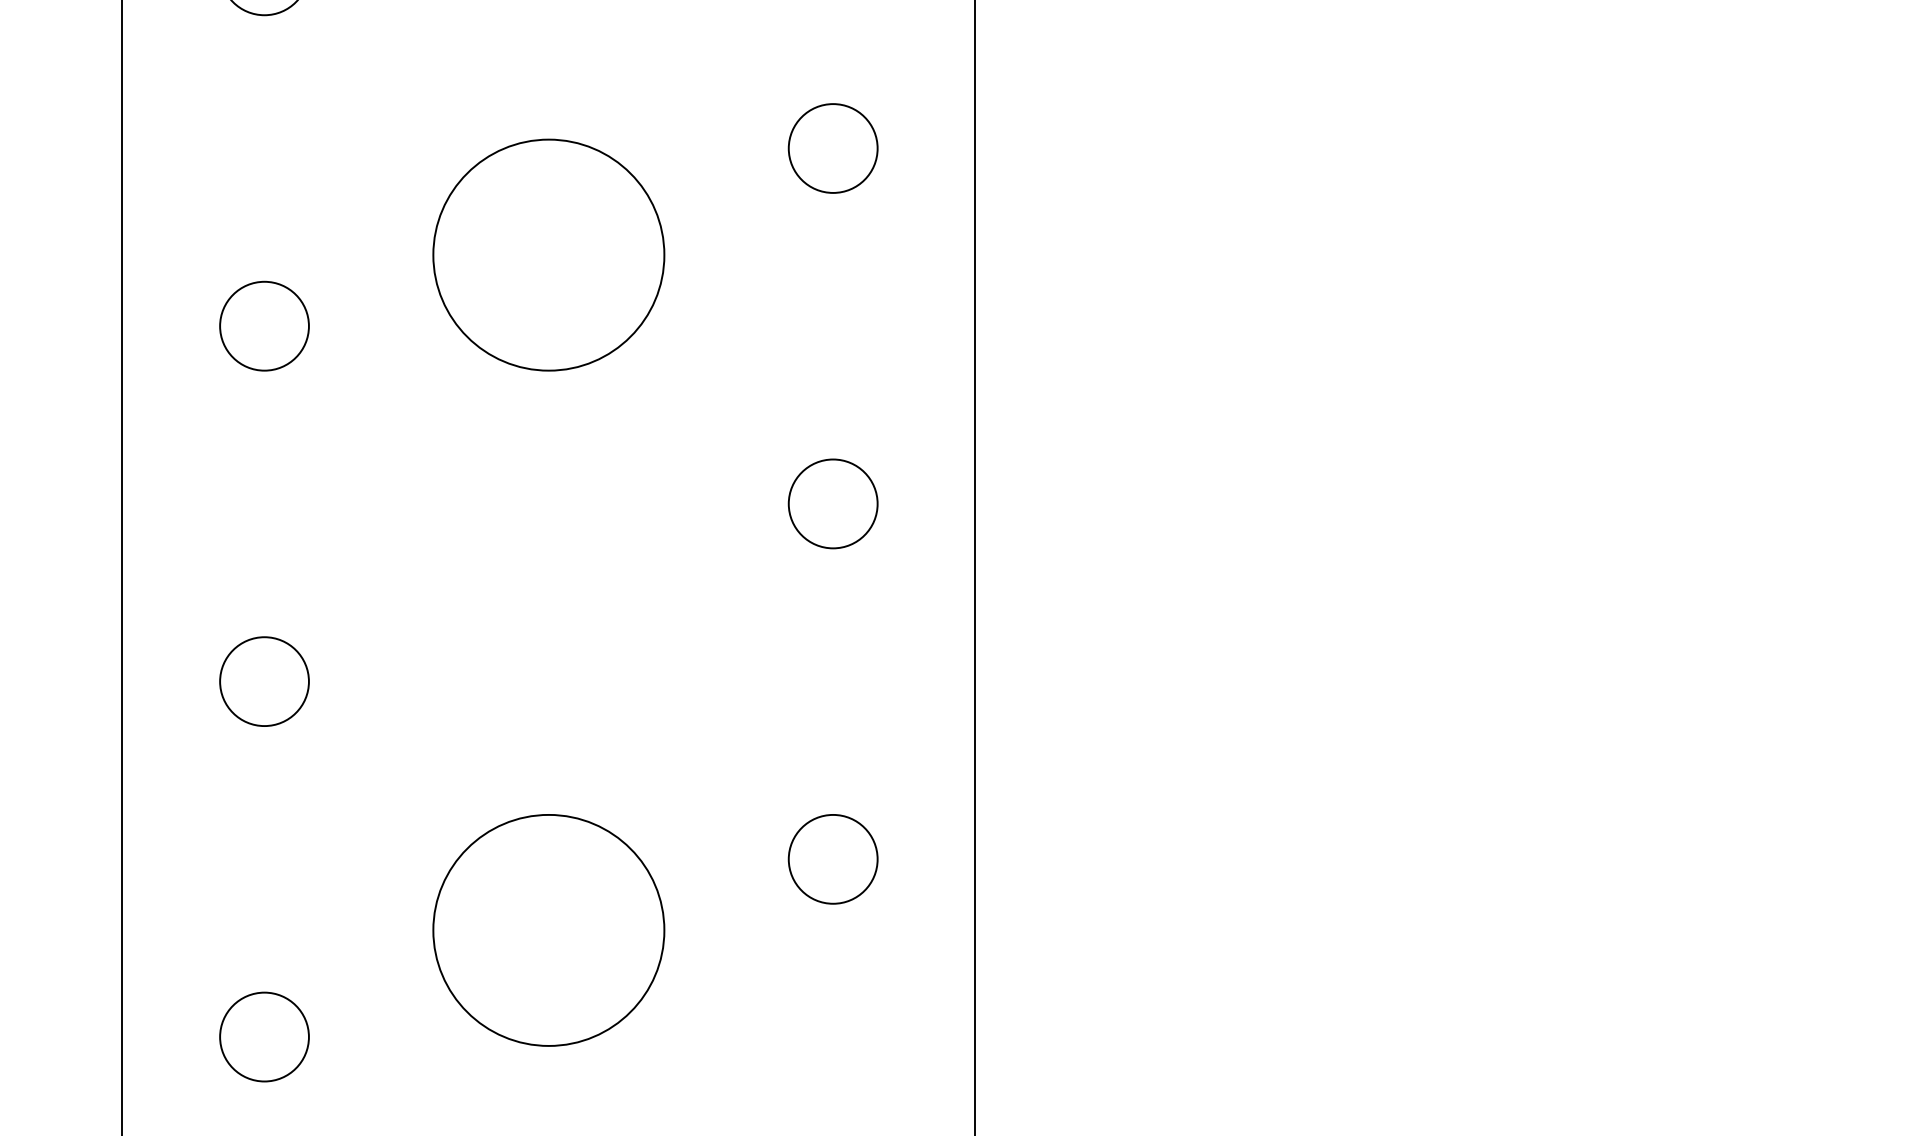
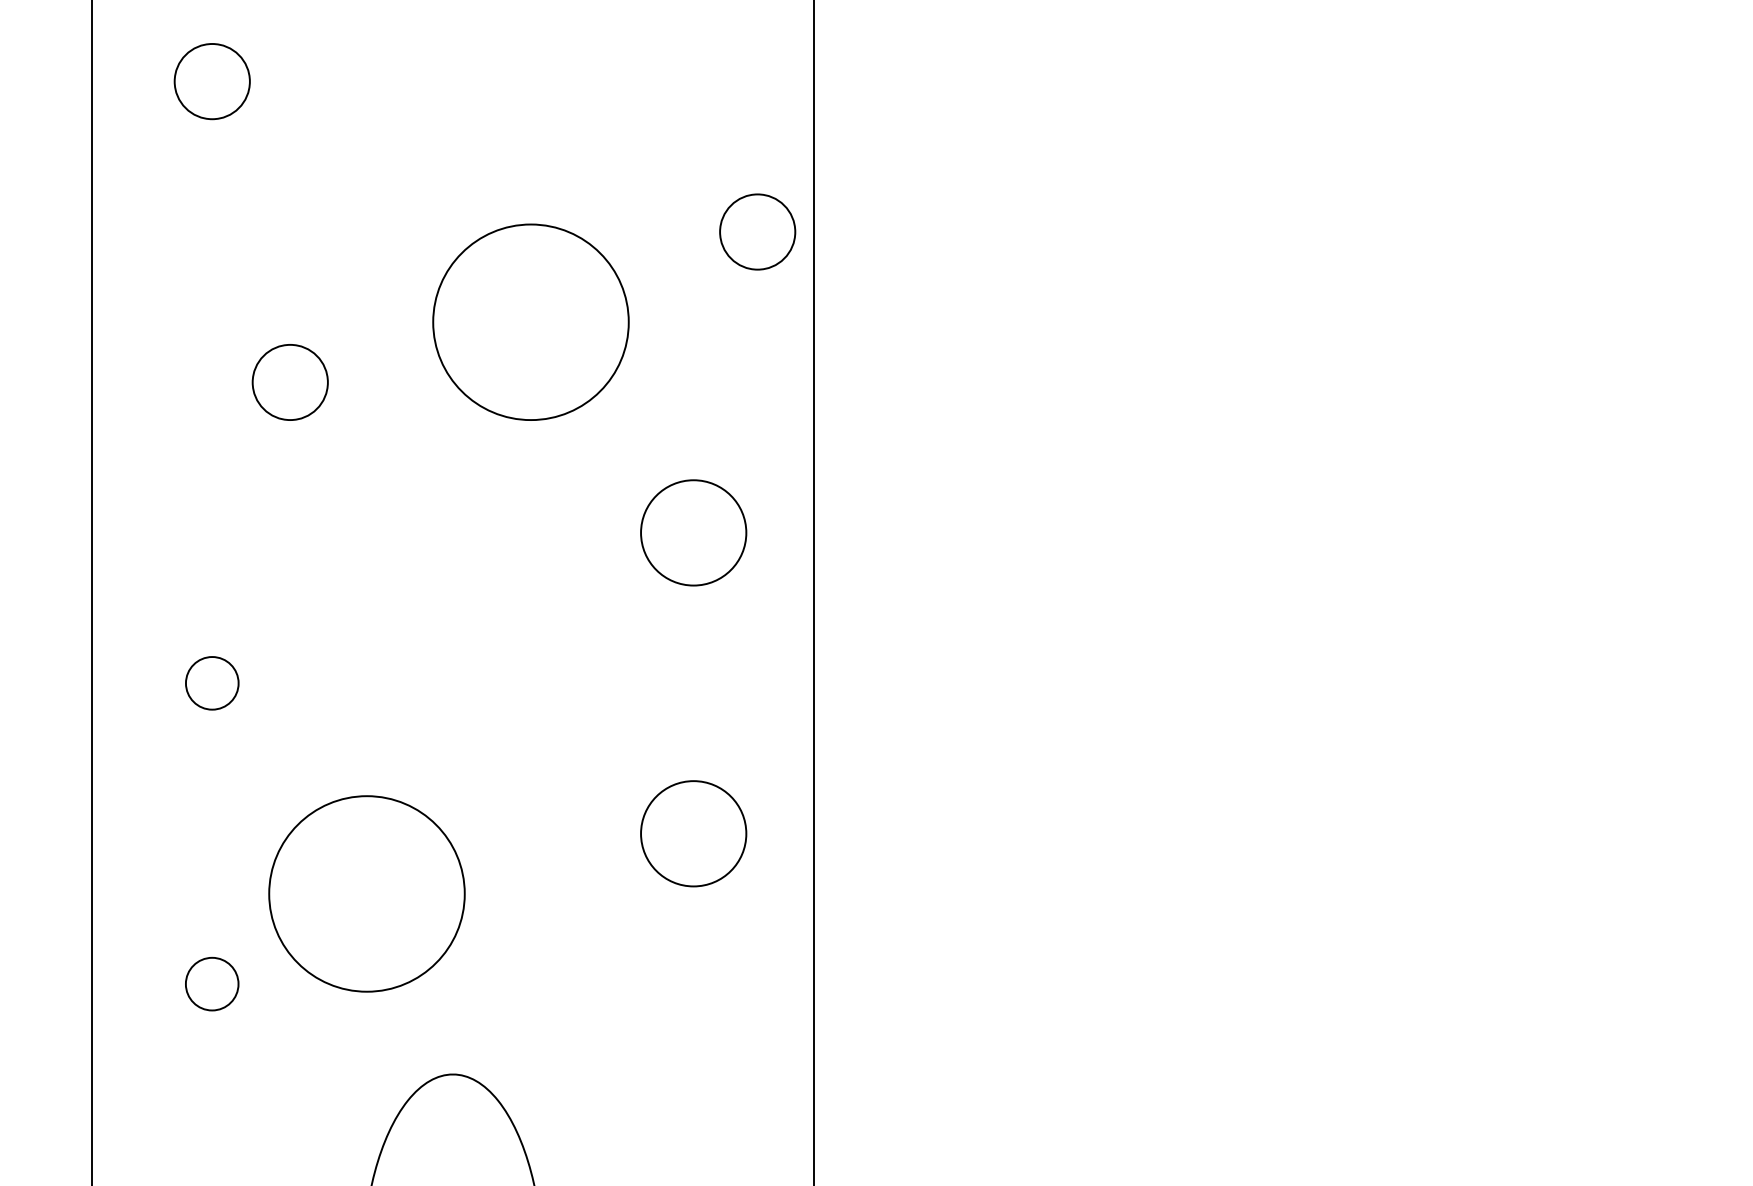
circle: (832, 147) -> (757, 231), moved
circle: (548, 254) -> (530, 321), moved
circle: (263, 326) -> (289, 382), moved
circle: (832, 503) -> (693, 532), size x1.4
circle: (263, 680) -> (211, 682), size x0.7
circle: (832, 859) -> (693, 833), size x1.4
circle: (548, 929) -> (366, 893), moved
circle: (263, 1036) -> (211, 983), size x0.7

